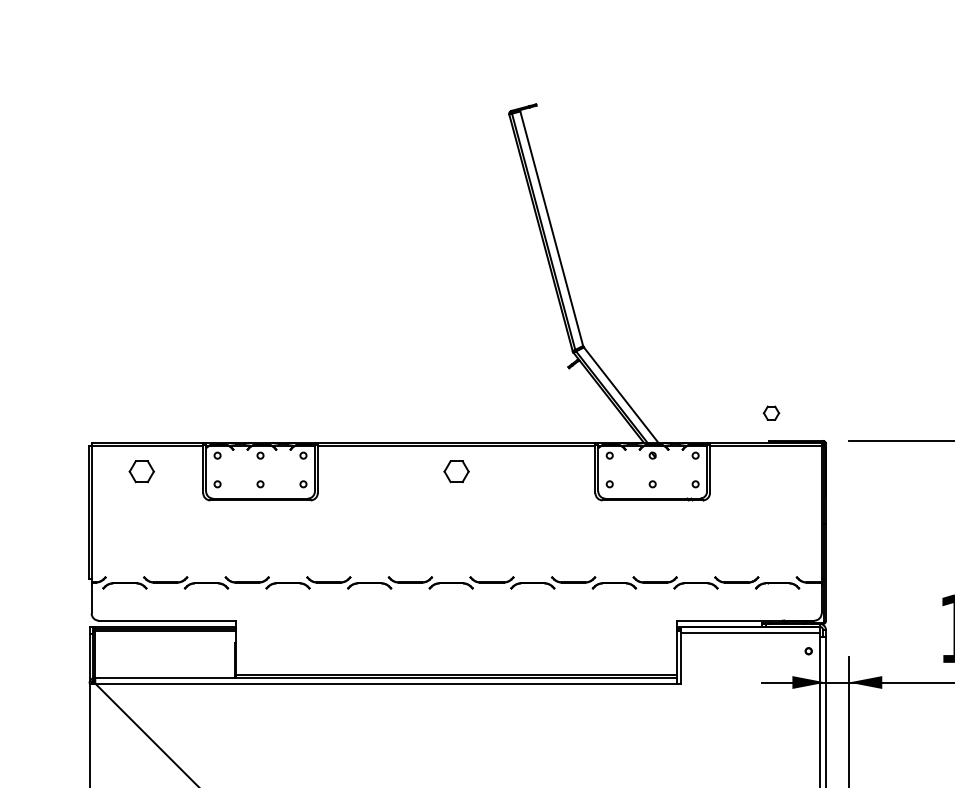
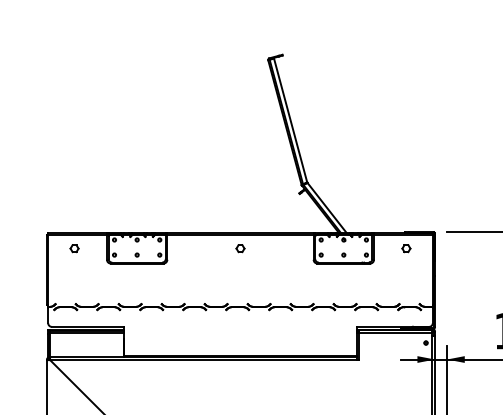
part: (771, 412) -> (406, 248), moved
part: (141, 471) -> (74, 248), size x0.62
part: (456, 471) -> (240, 248), size x0.62

